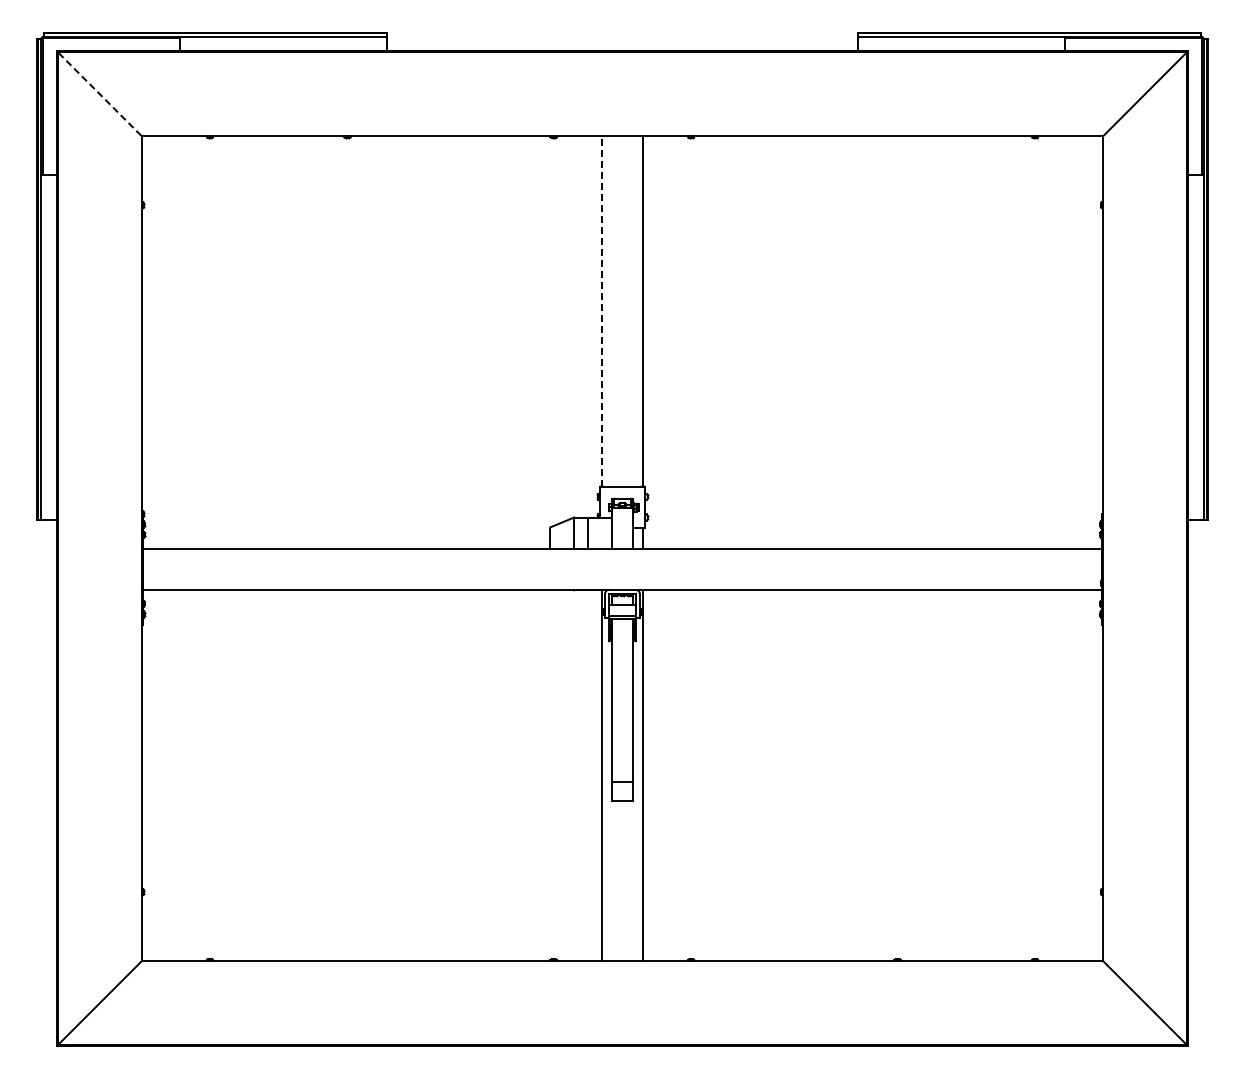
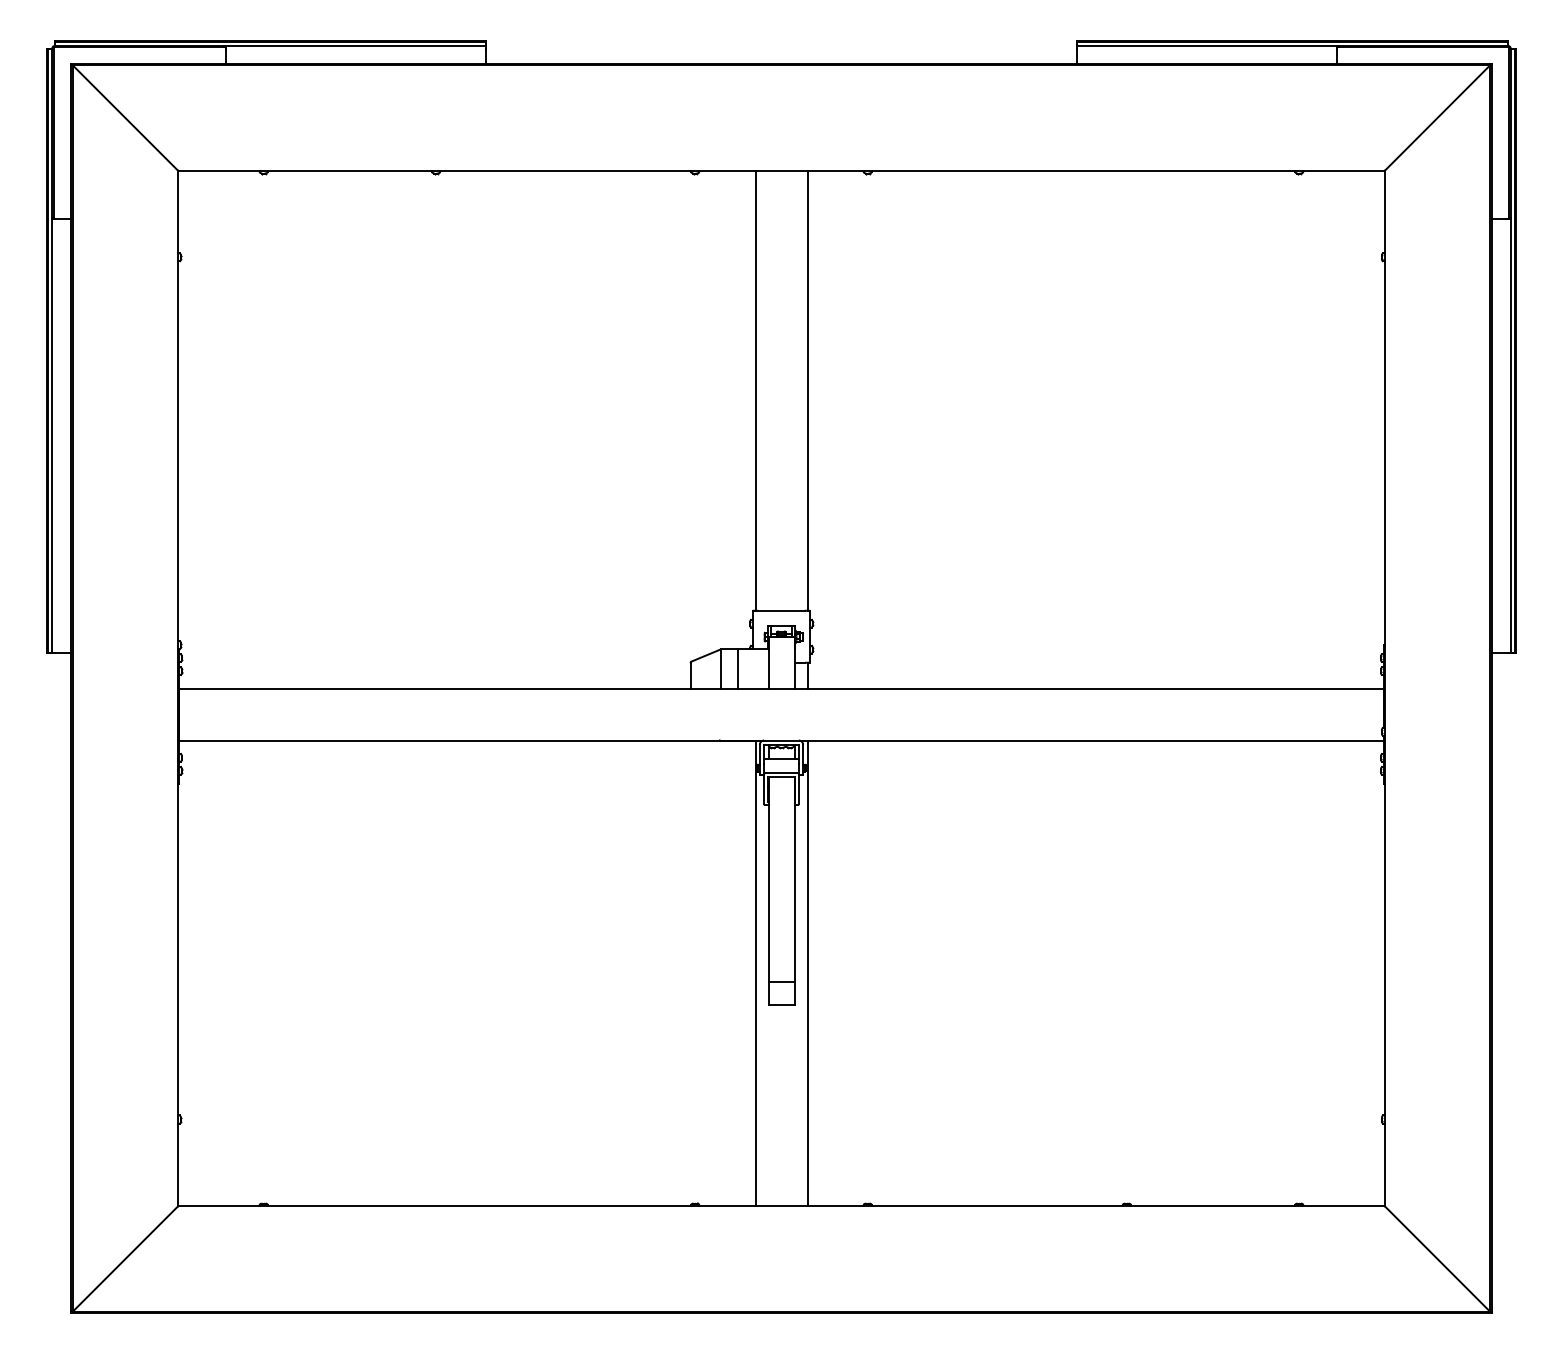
line: (99, 94) -> (125, 118), dashed -> solid
line: (601, 310) -> (755, 389), dashed -> solid

